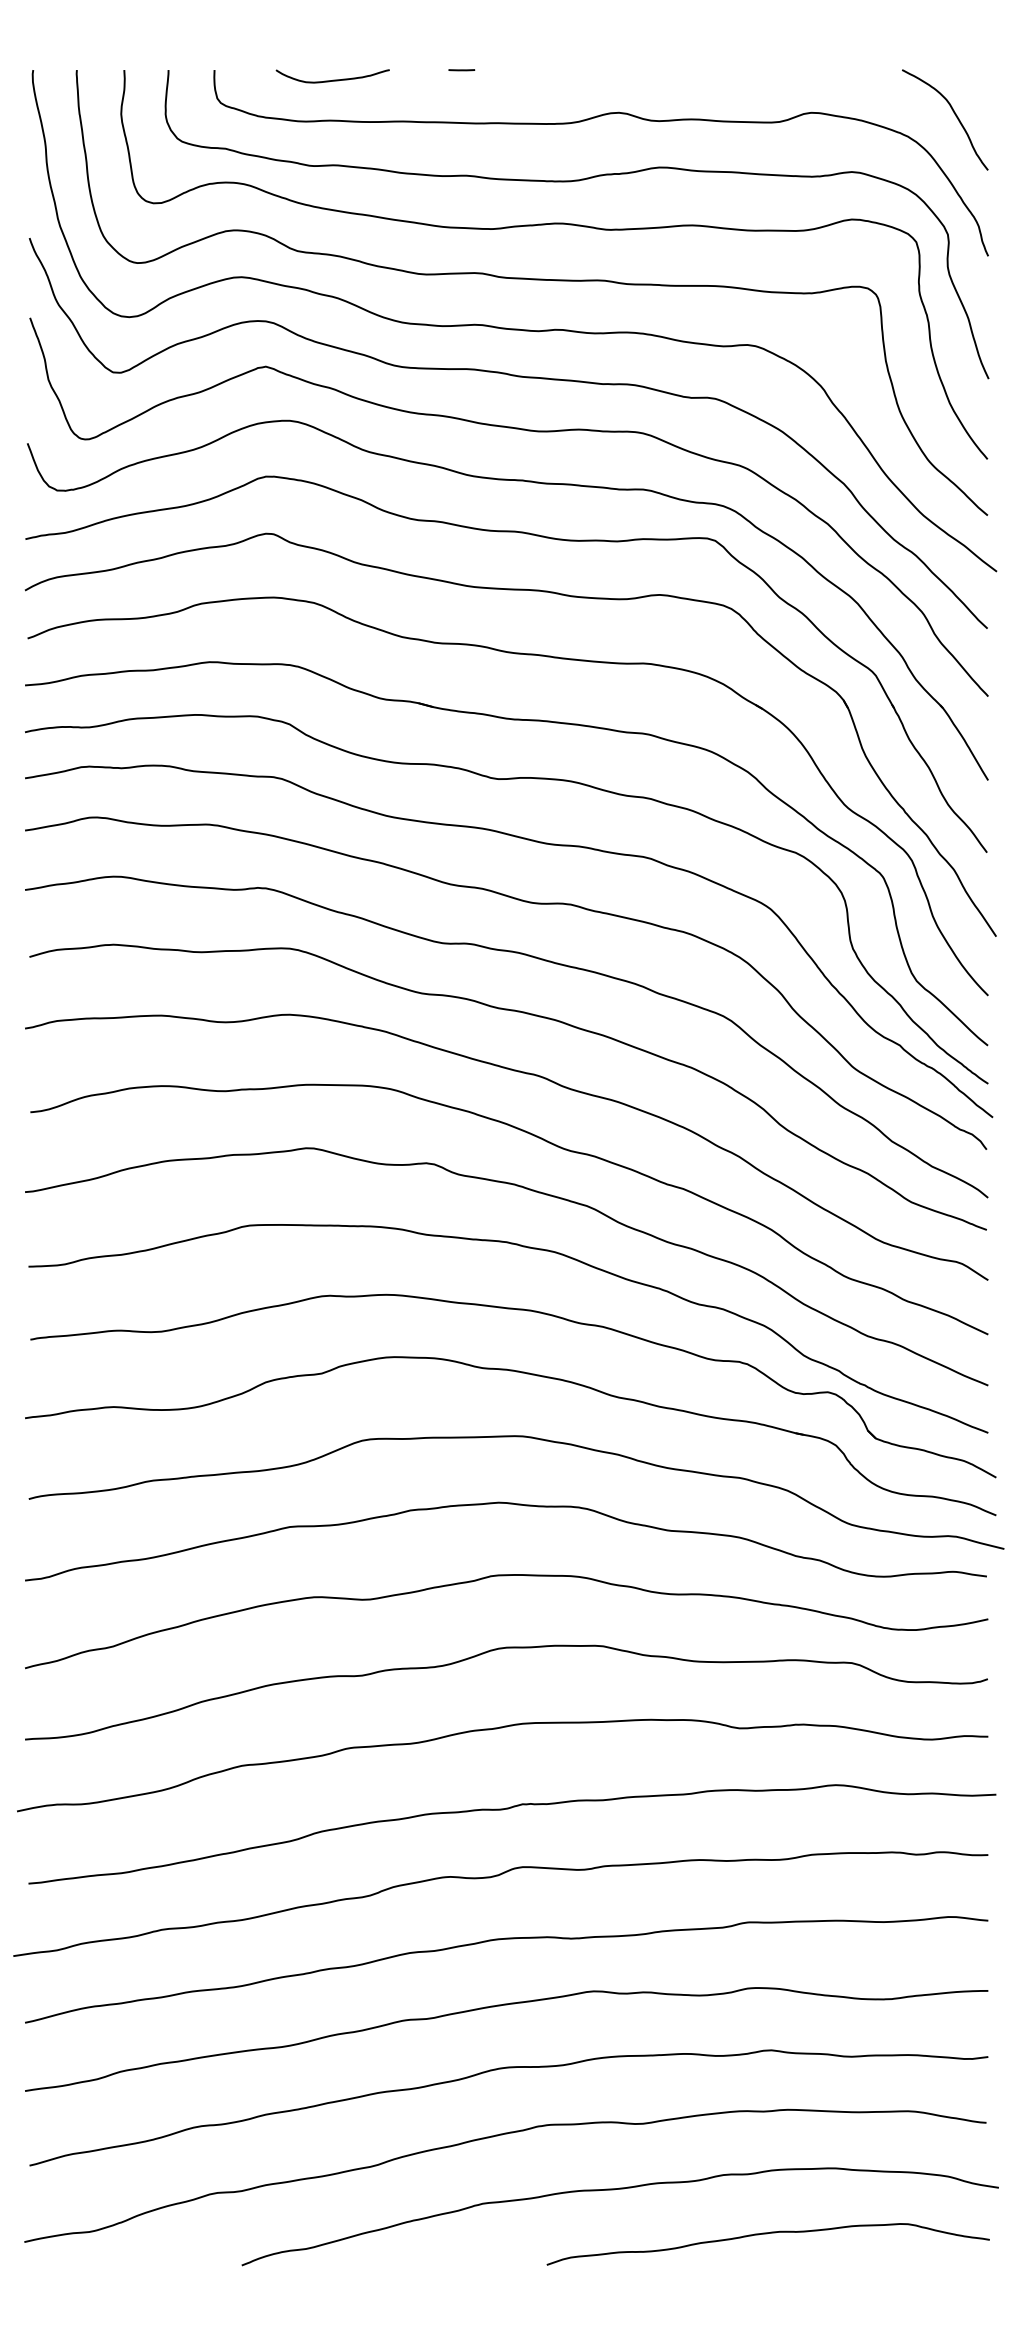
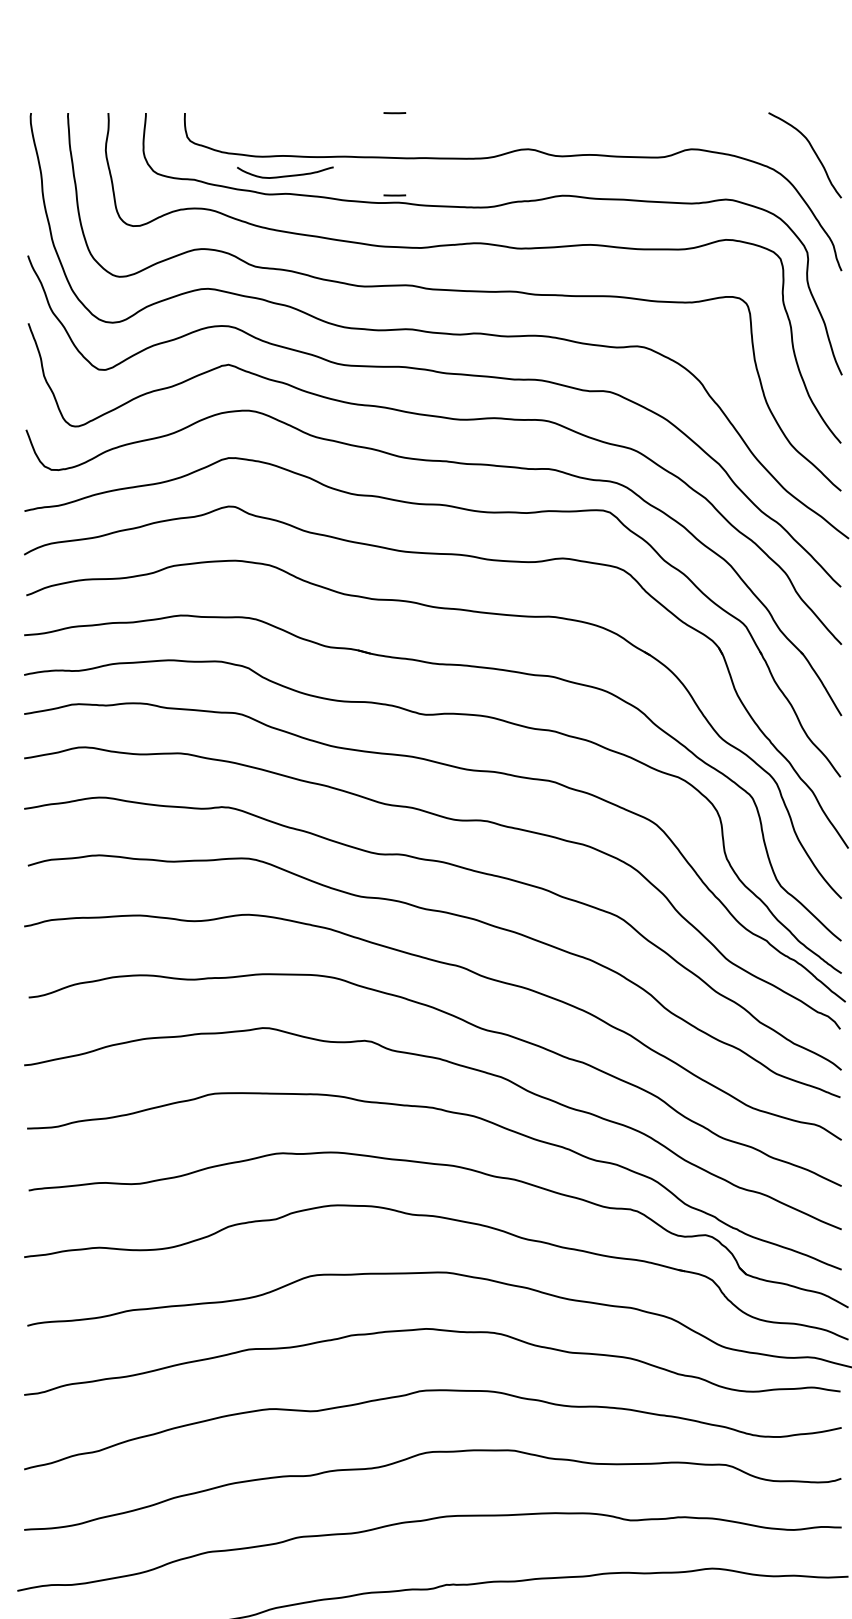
curve: (333, 79) -> (285, 175), moved
line: (461, 167) -> (394, 195), added

